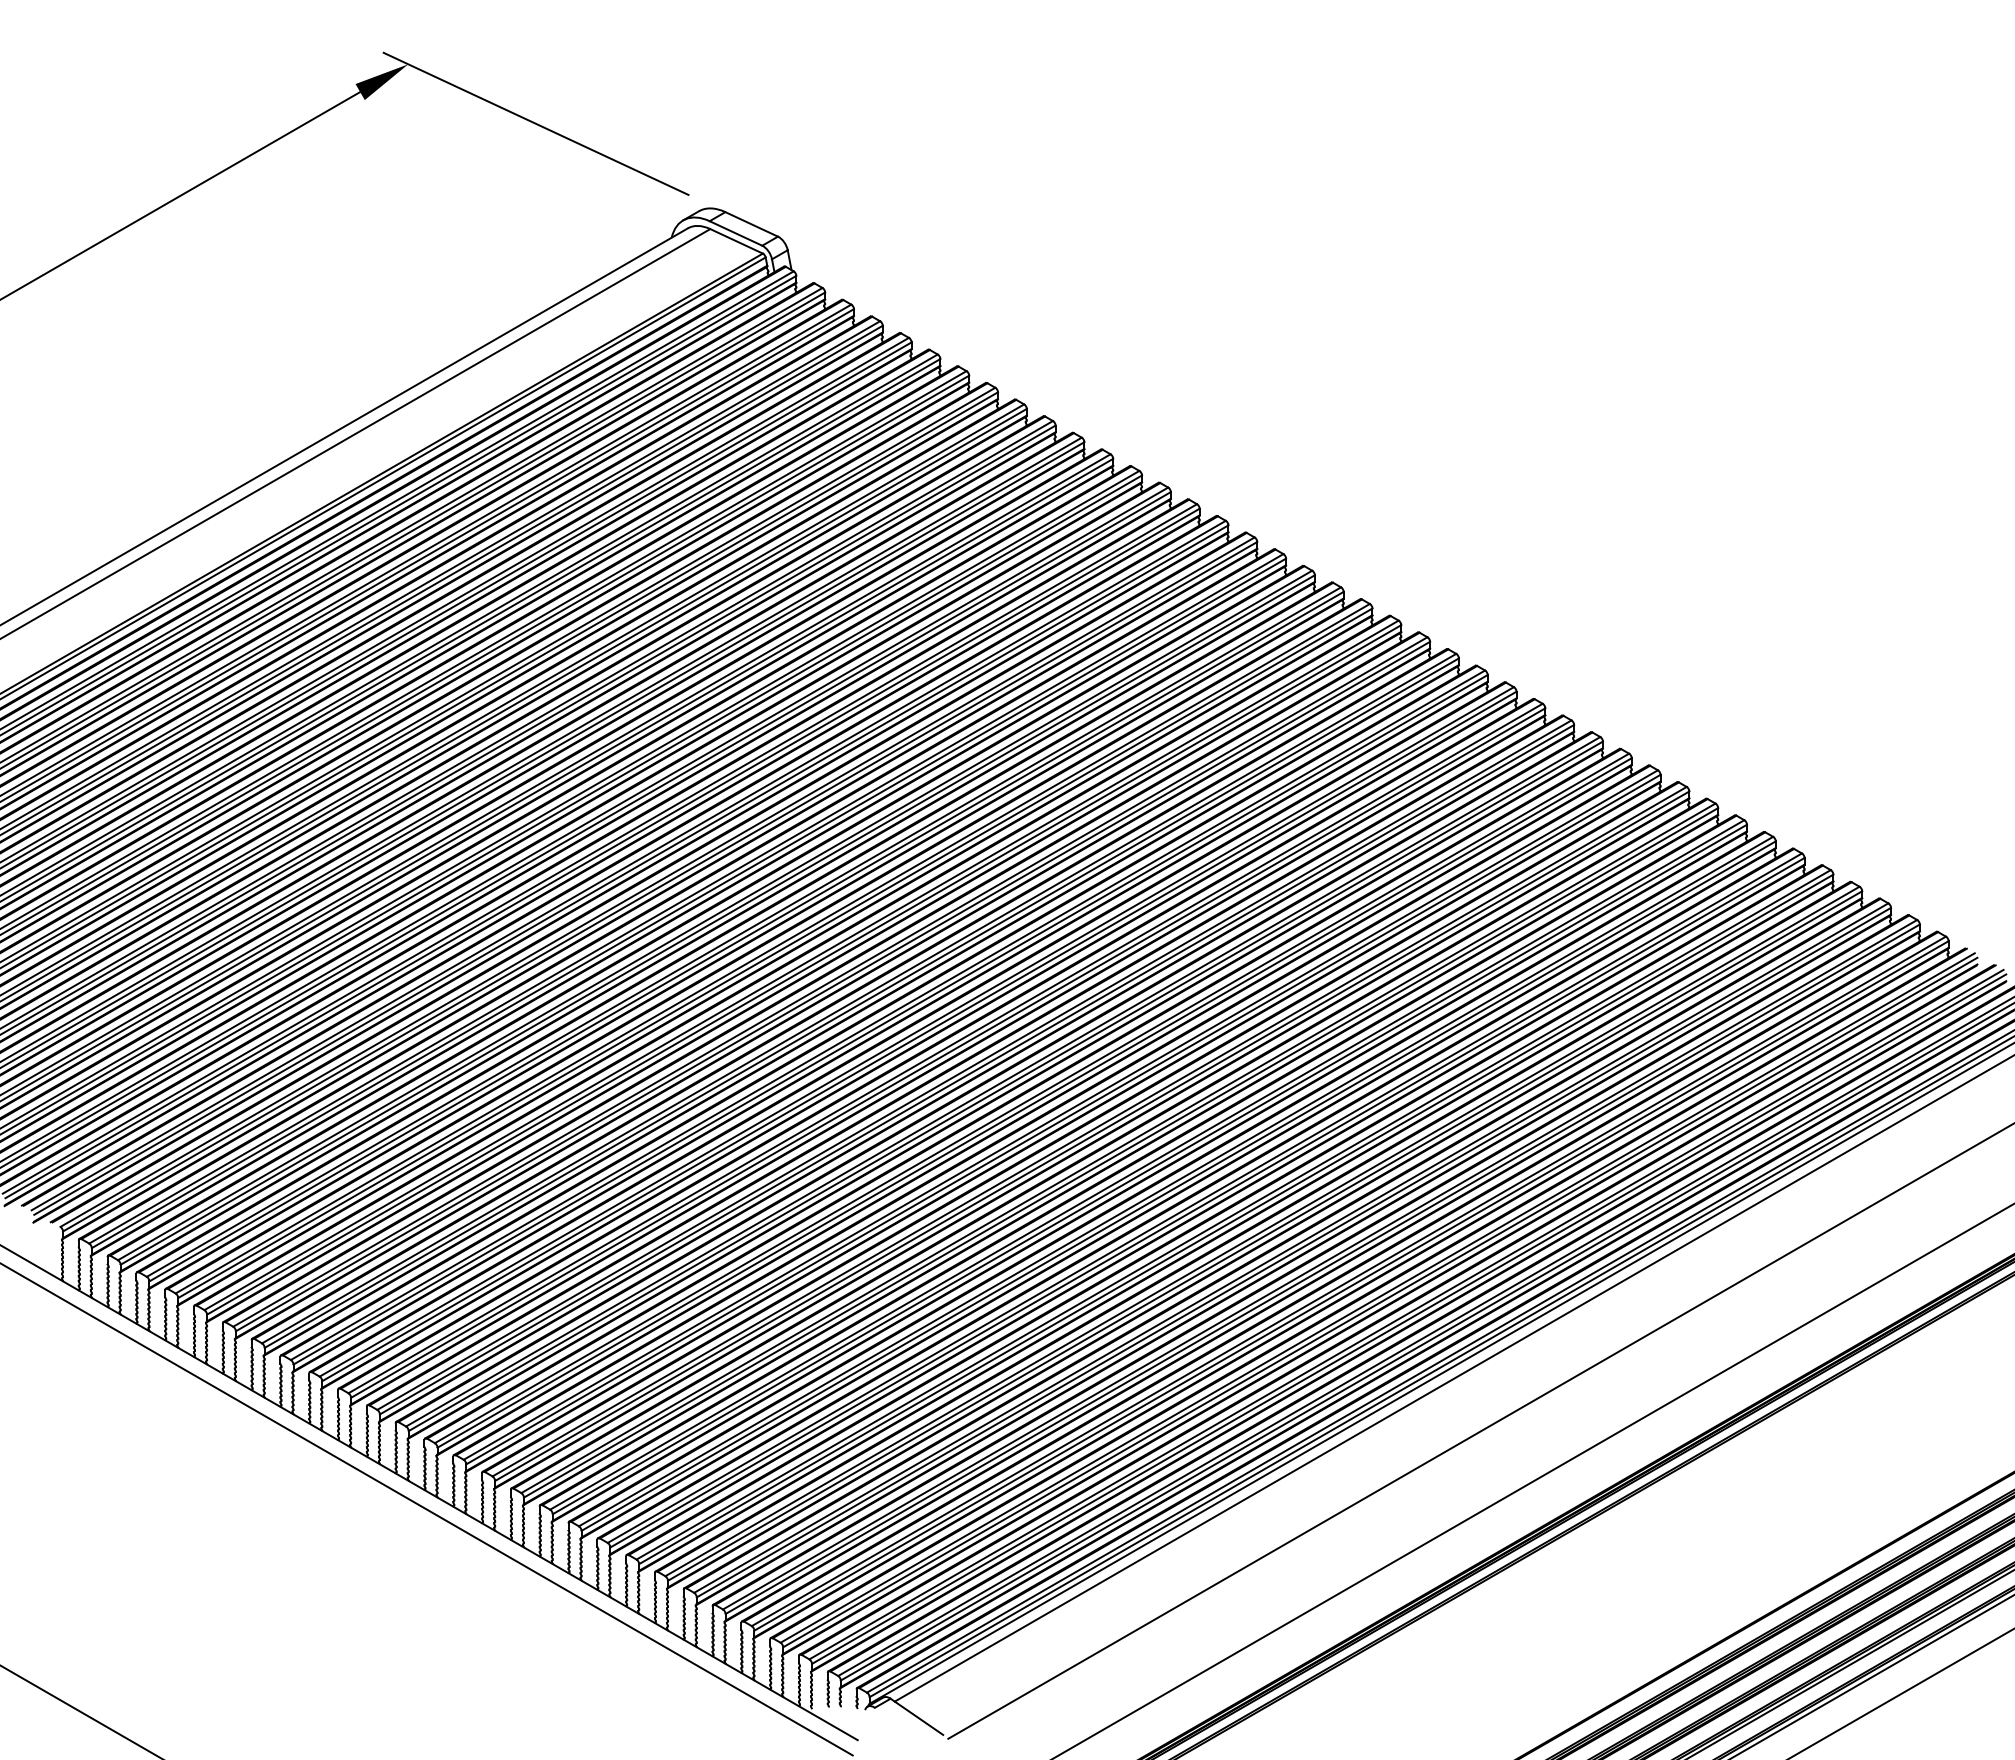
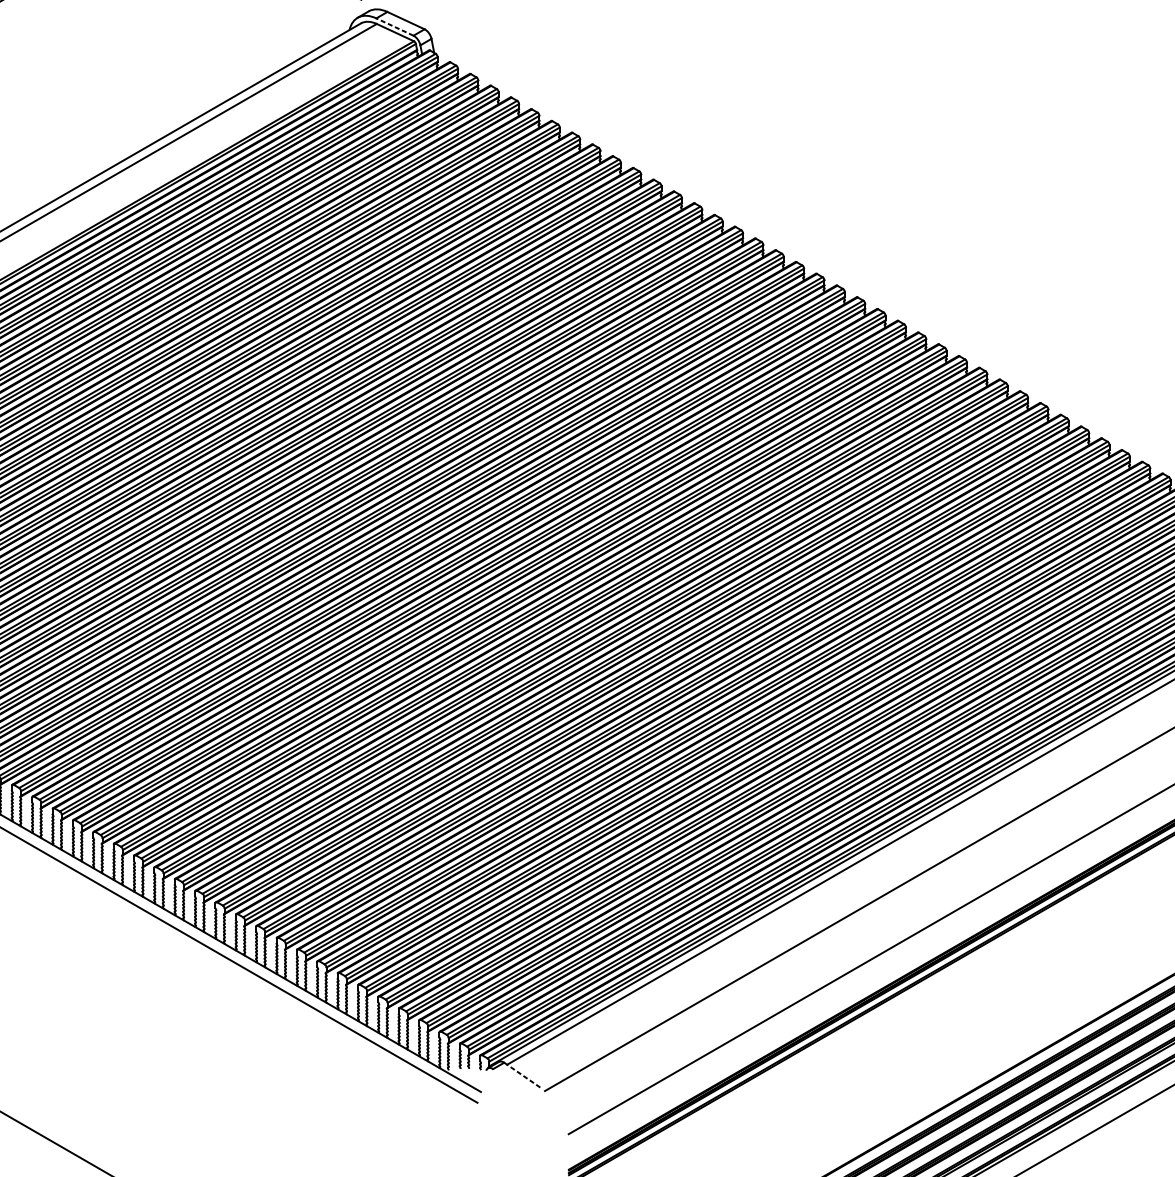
line: (735, 233) -> (394, 27), solid -> dashed
line: (916, 1716) -> (522, 1075), solid -> dashed

